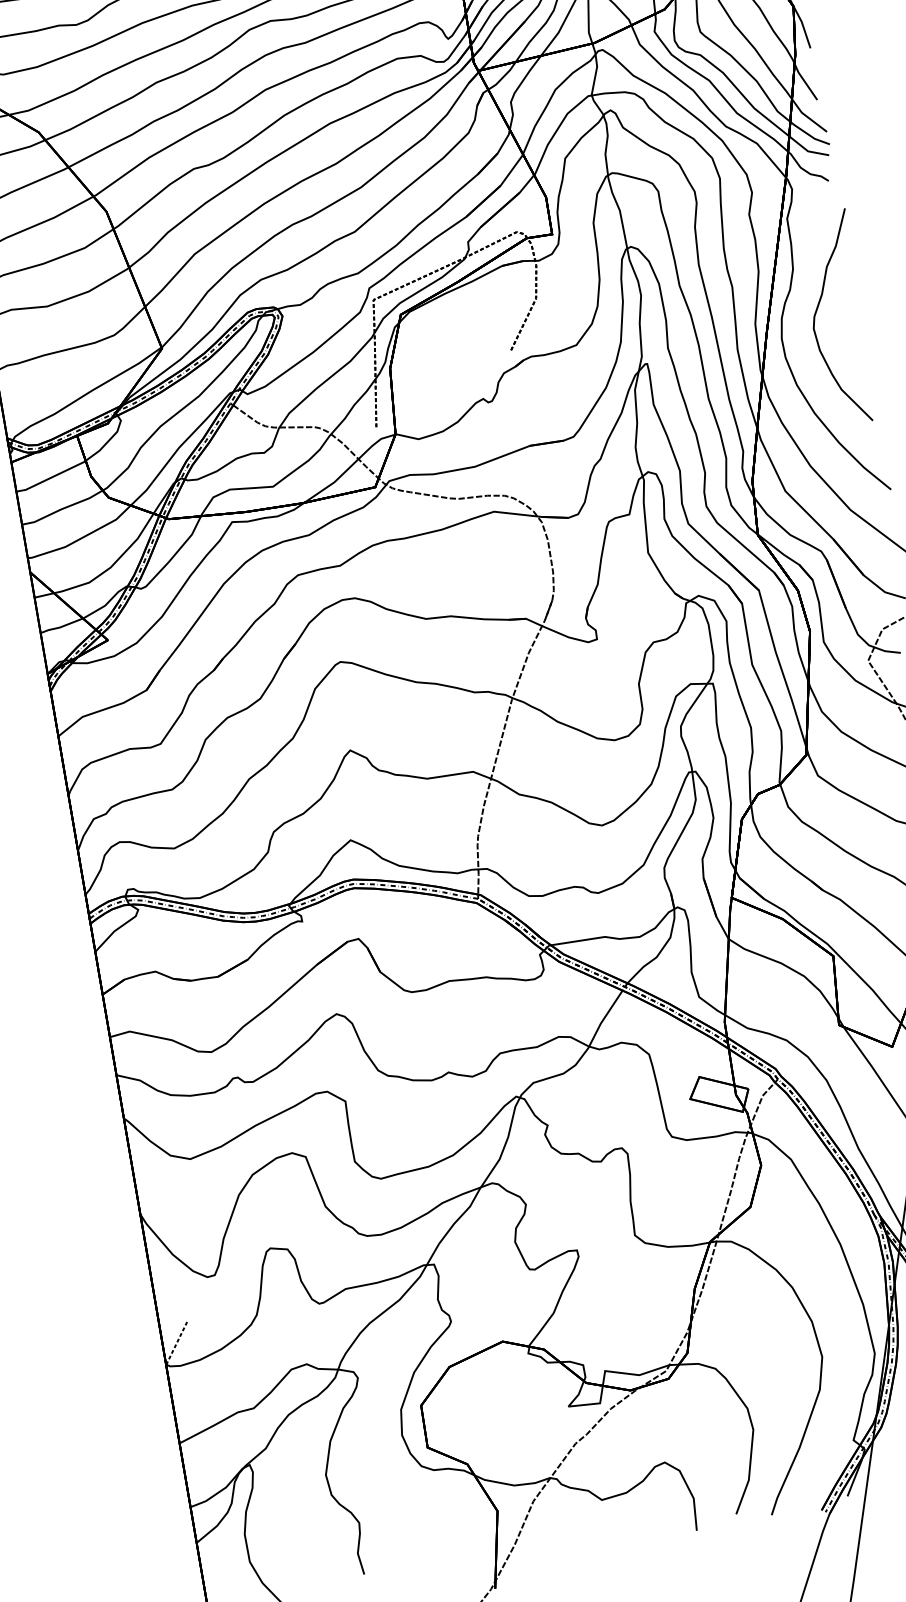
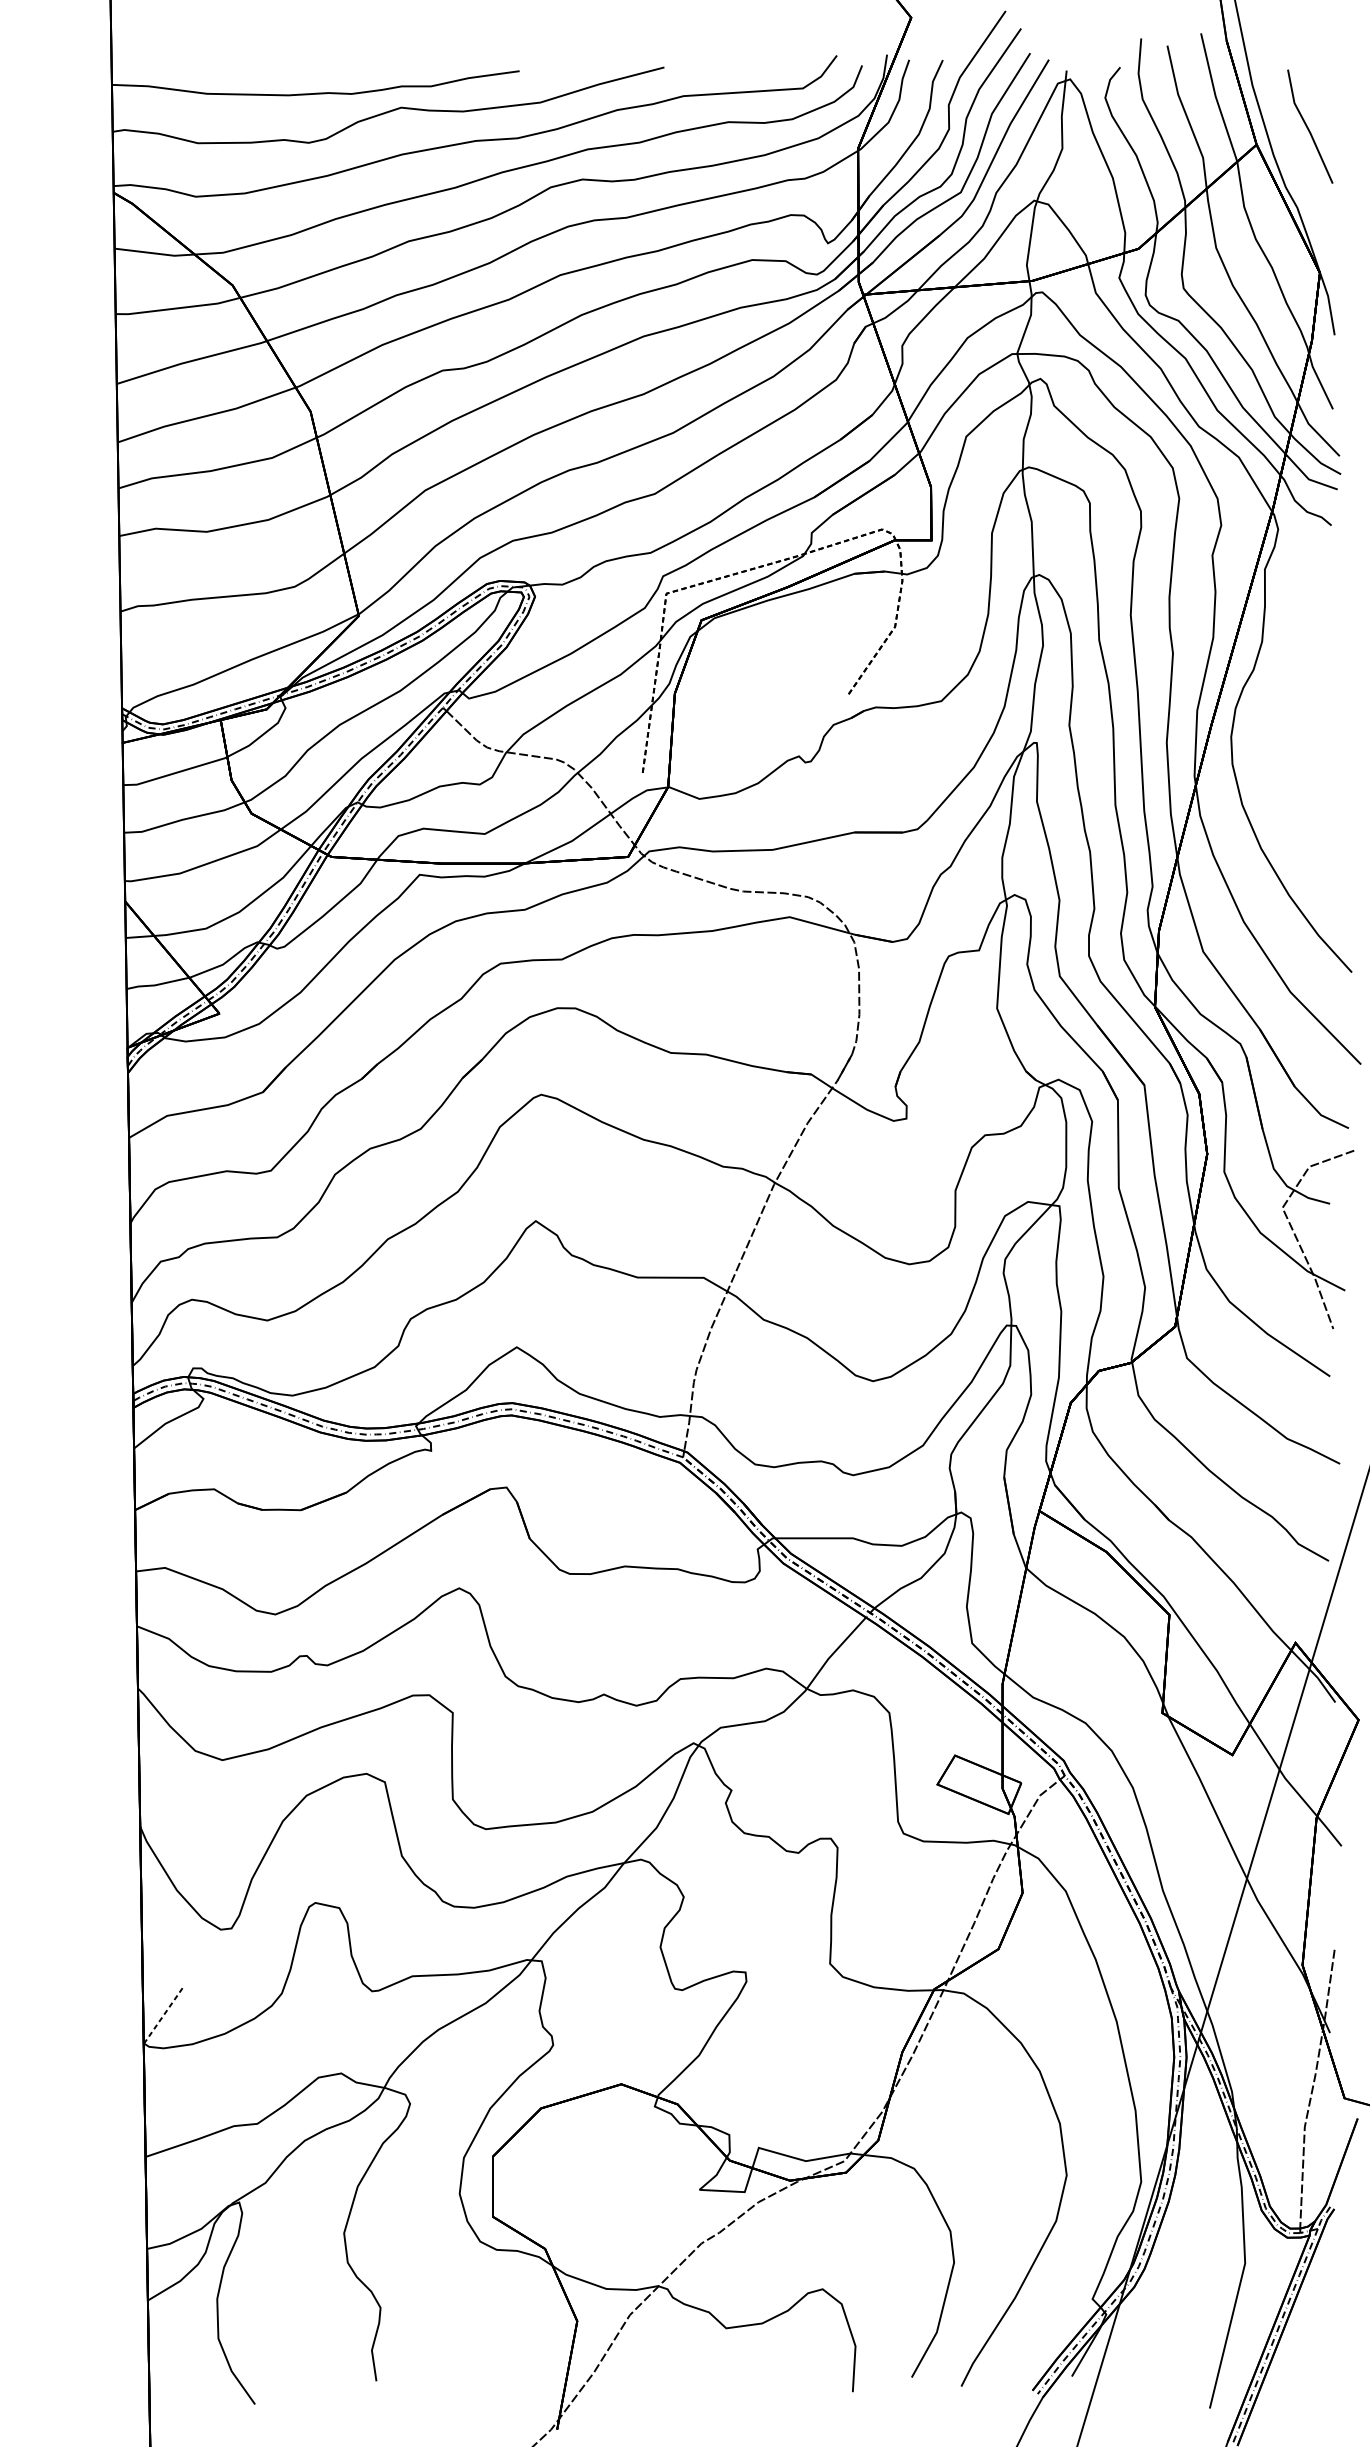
curve: (816, 311) -> (1286, 706), removed

